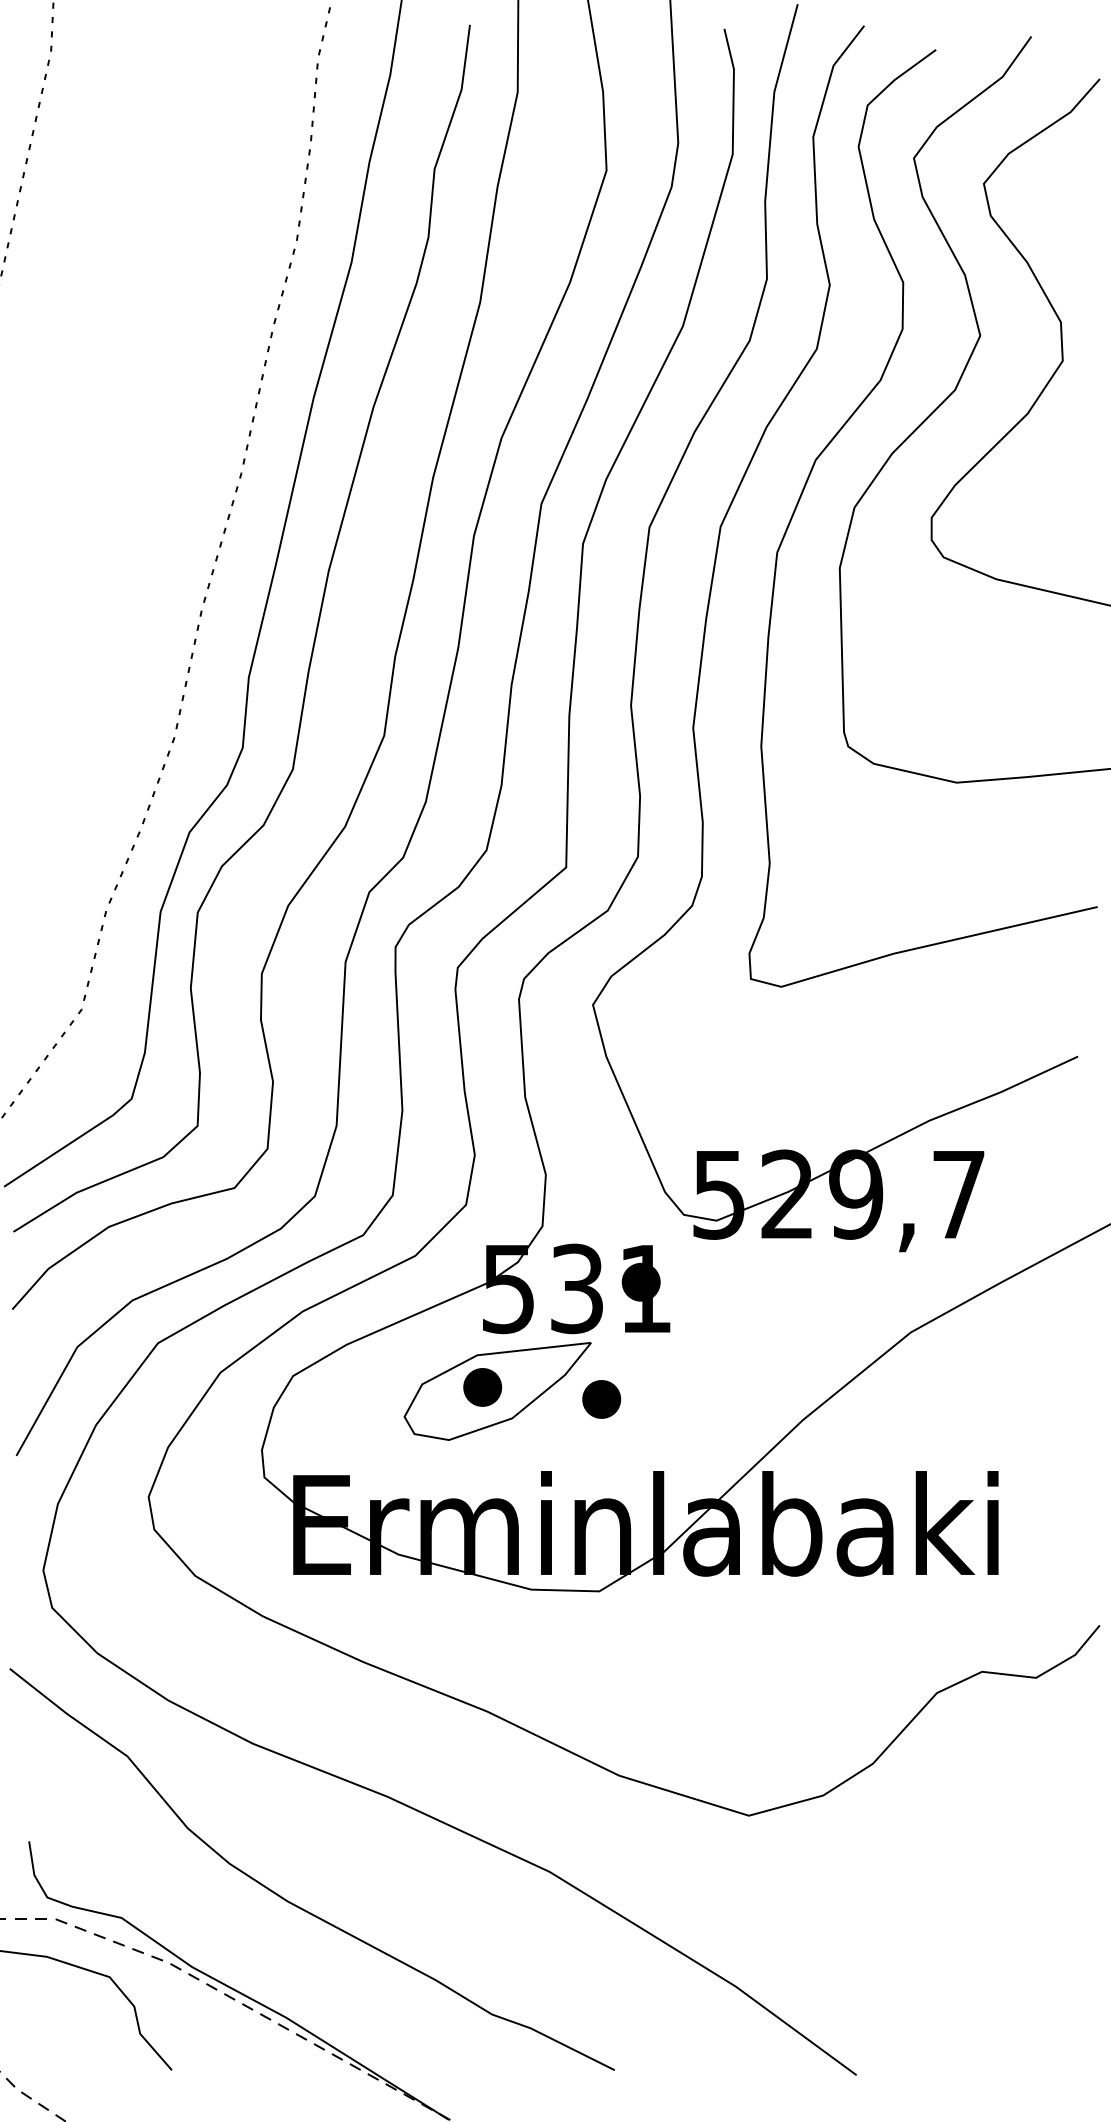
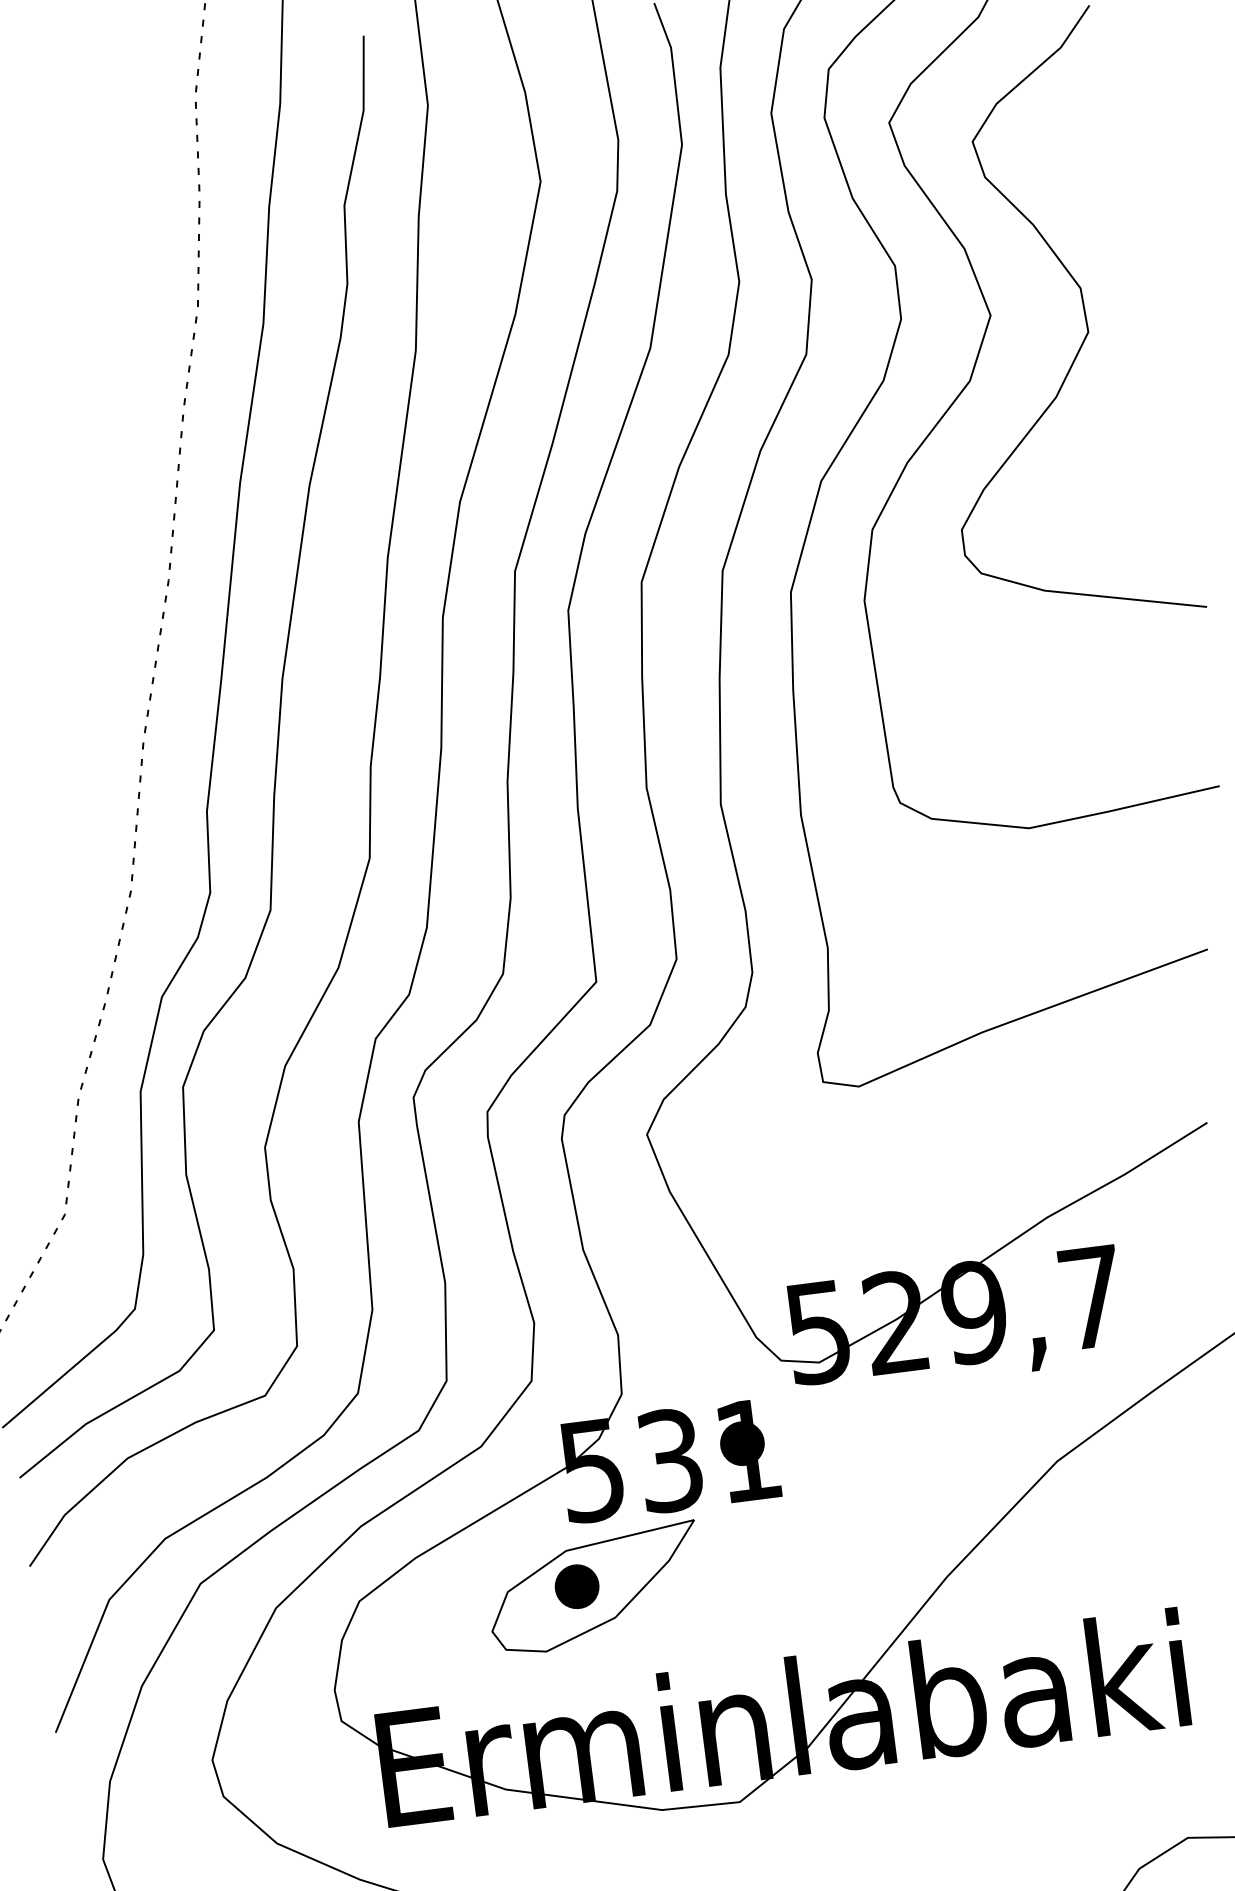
part: (601, 1399) -> (714, 1583), removed

